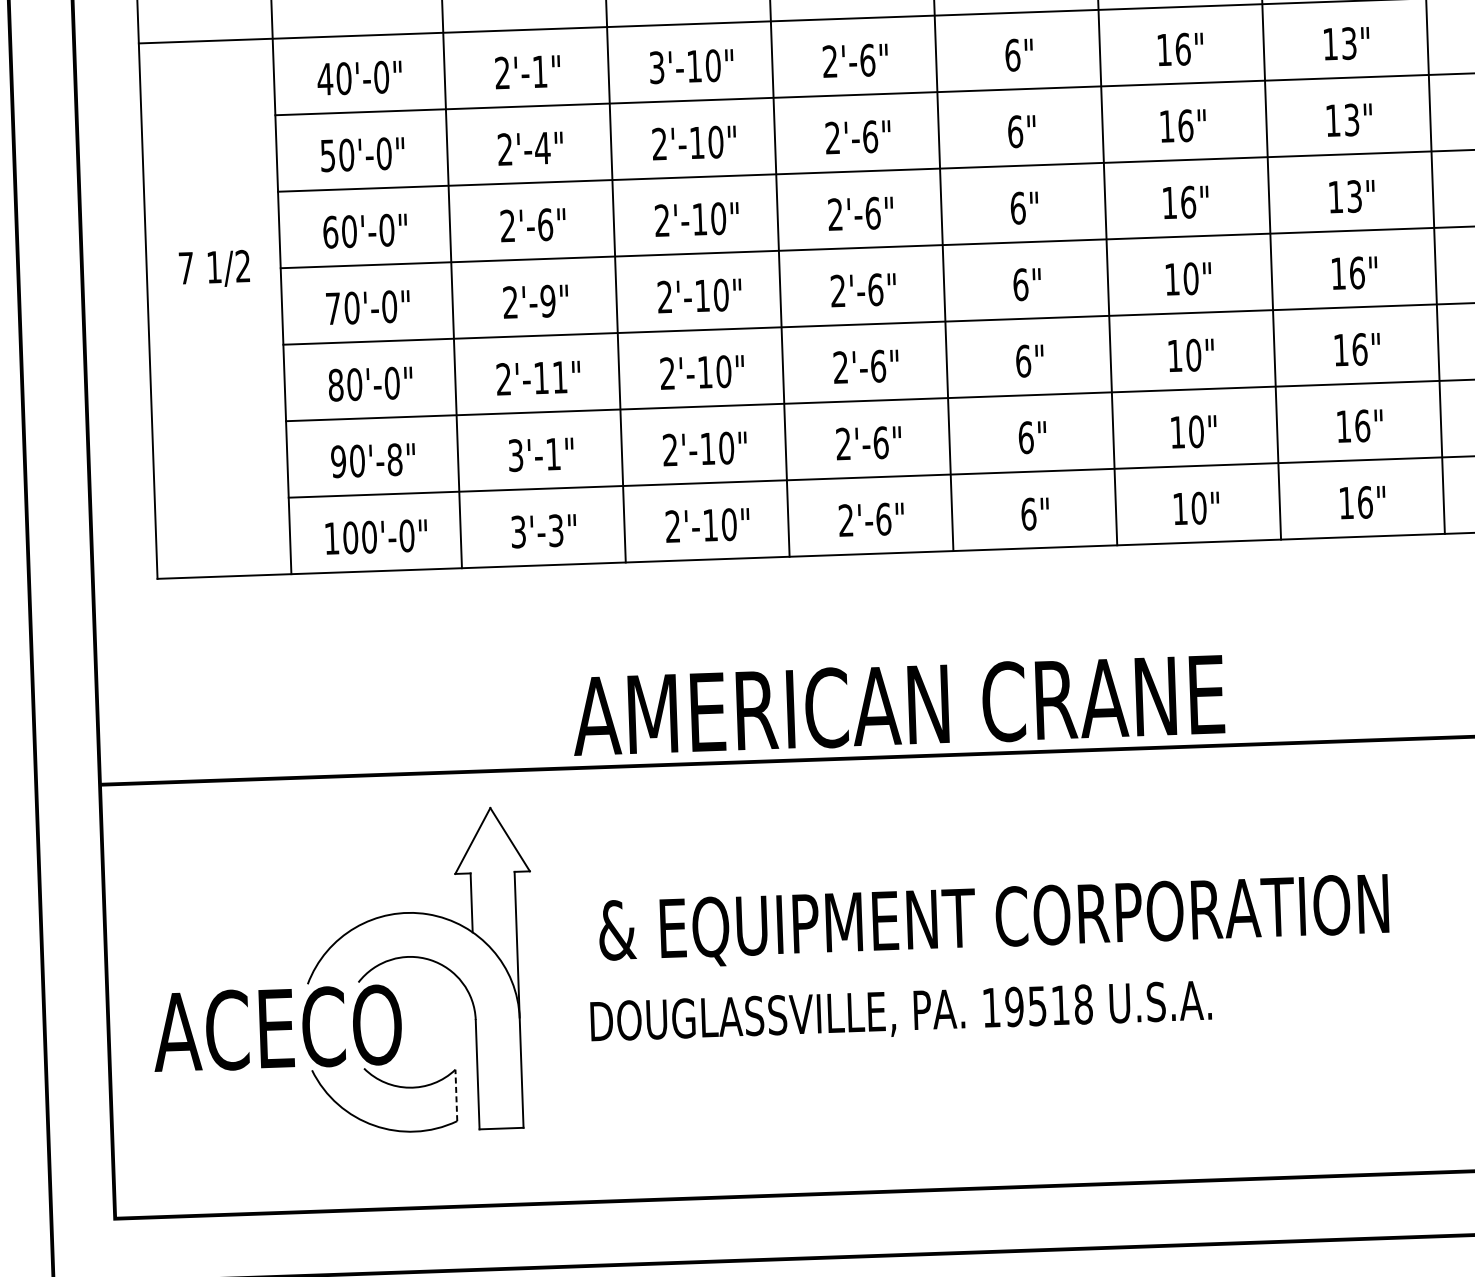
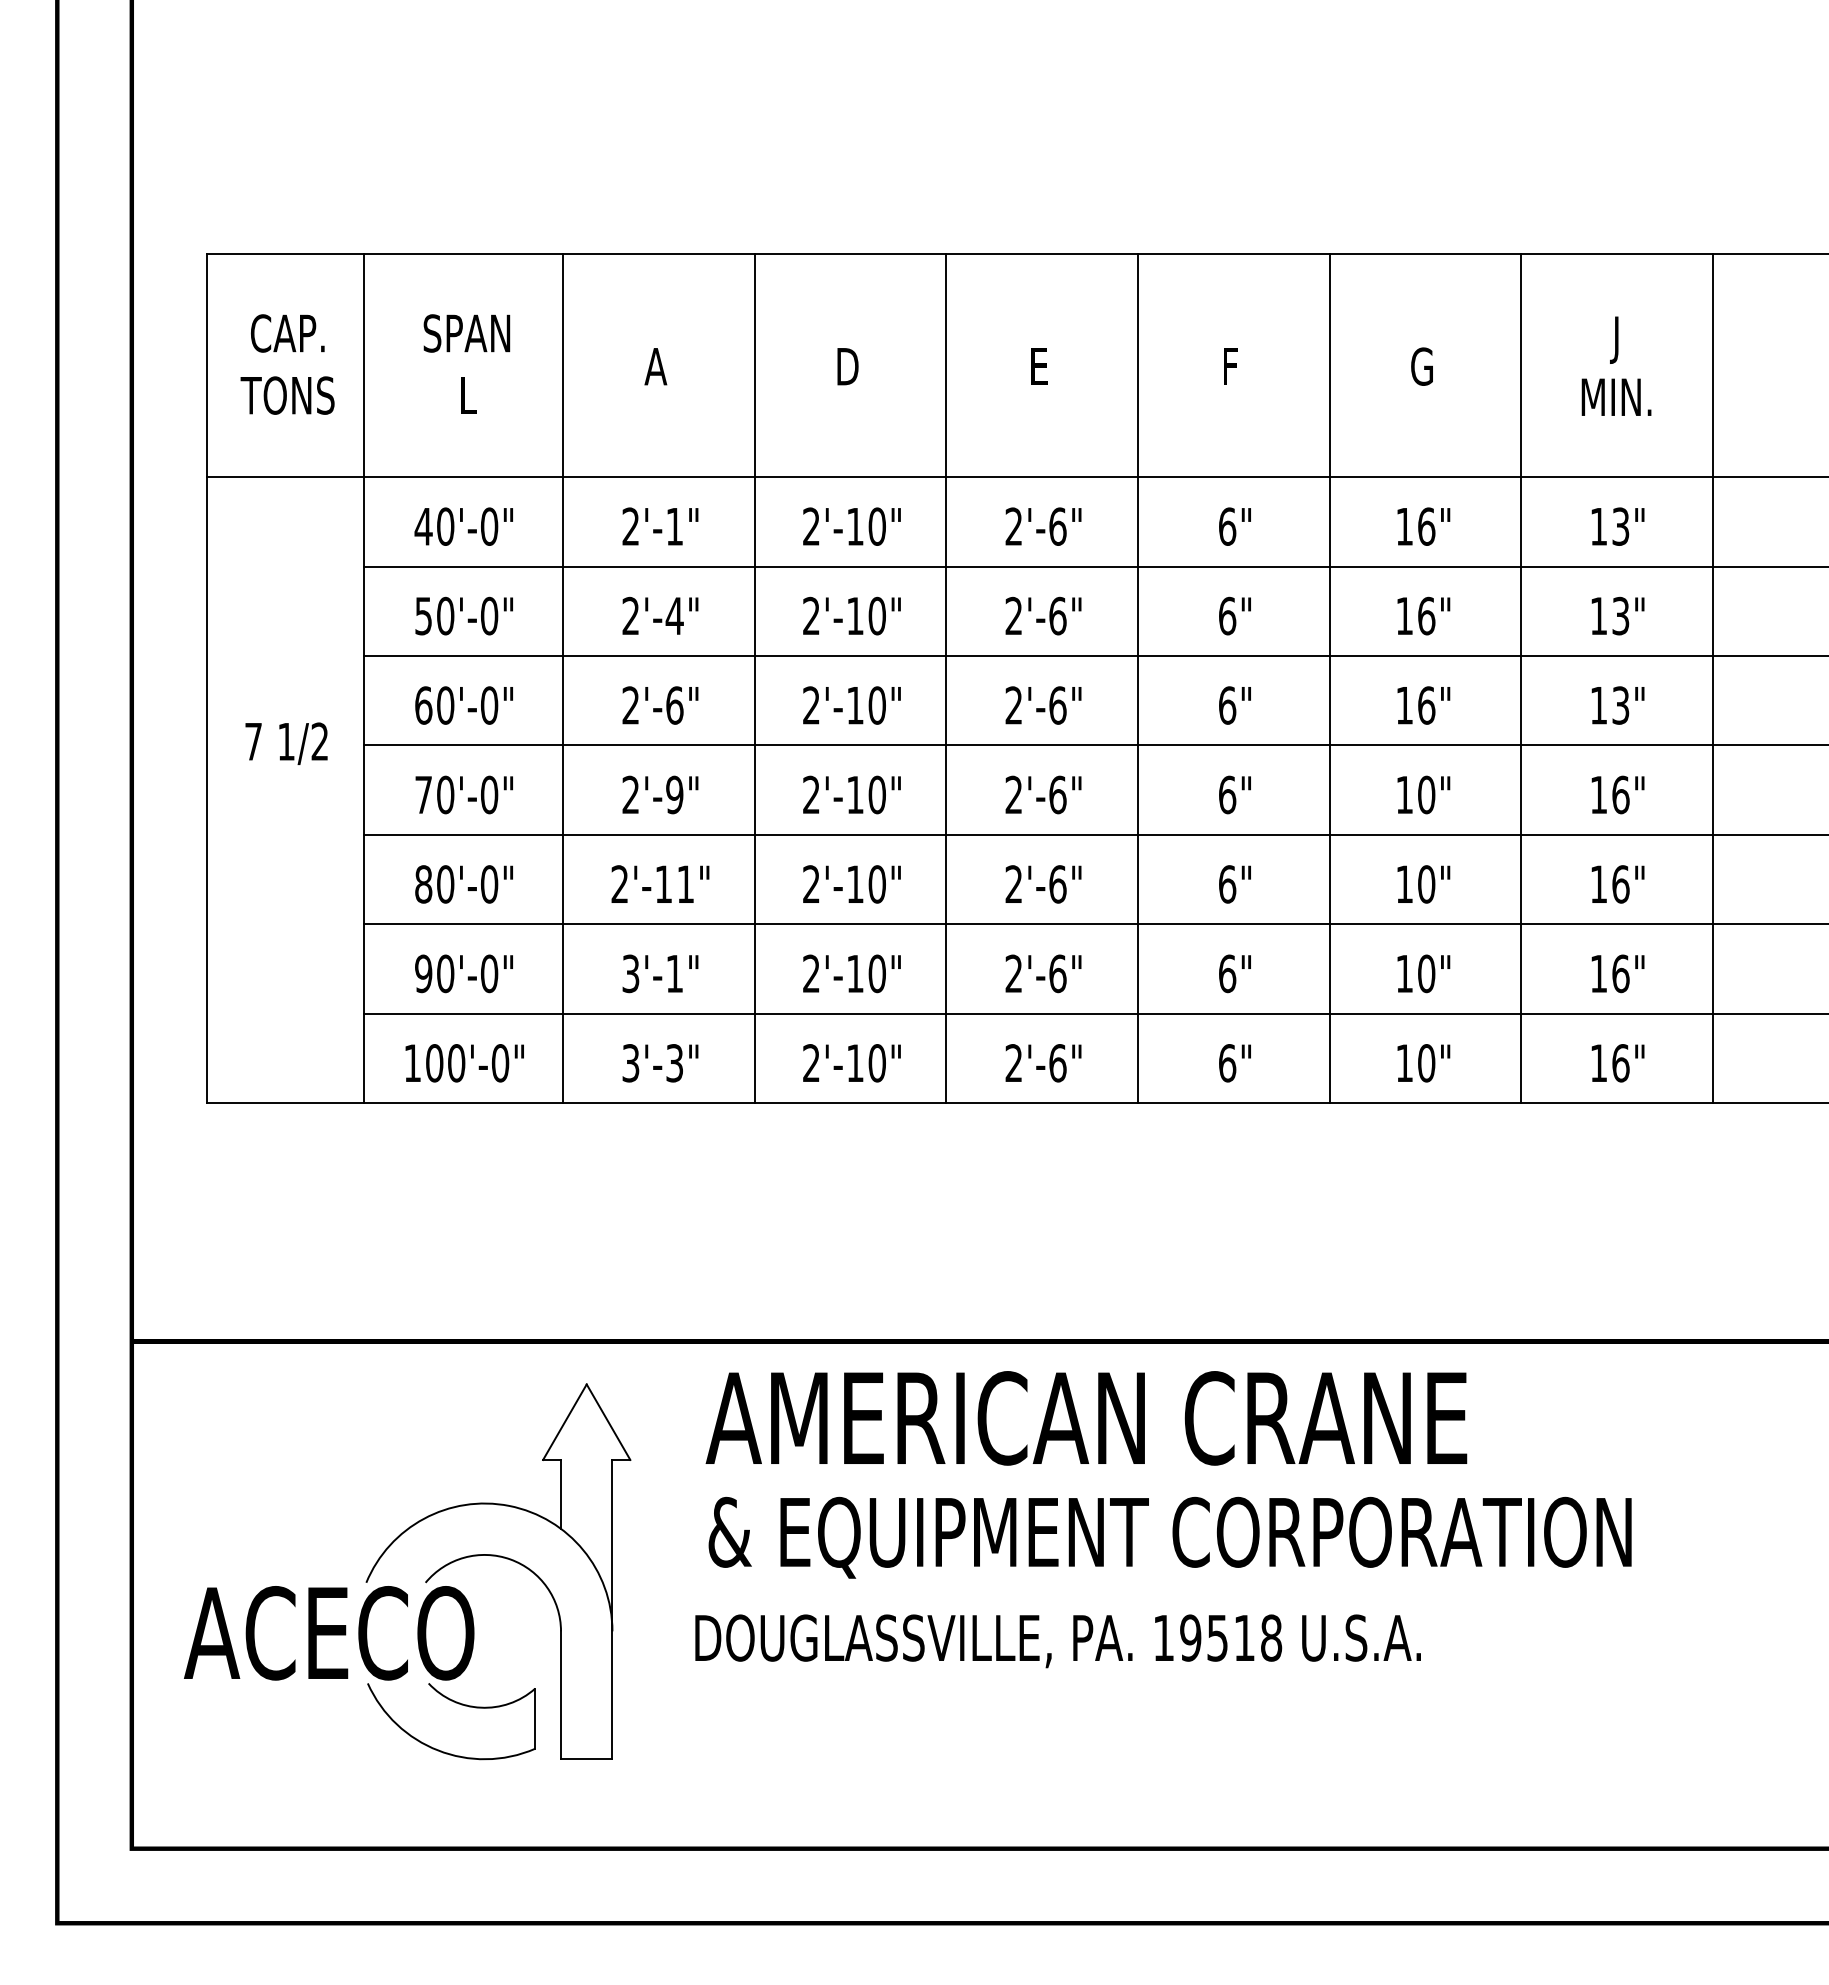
text: (656, 67) -> (811, 526), 3'-10" -> 2'-10"
text: (394, 459) -> (489, 973), 90'-8" -> 90'-0"
text: (898, 705) -> (1086, 1418), moved
line: (456, 1095) -> (535, 1718), dashed -> solid

